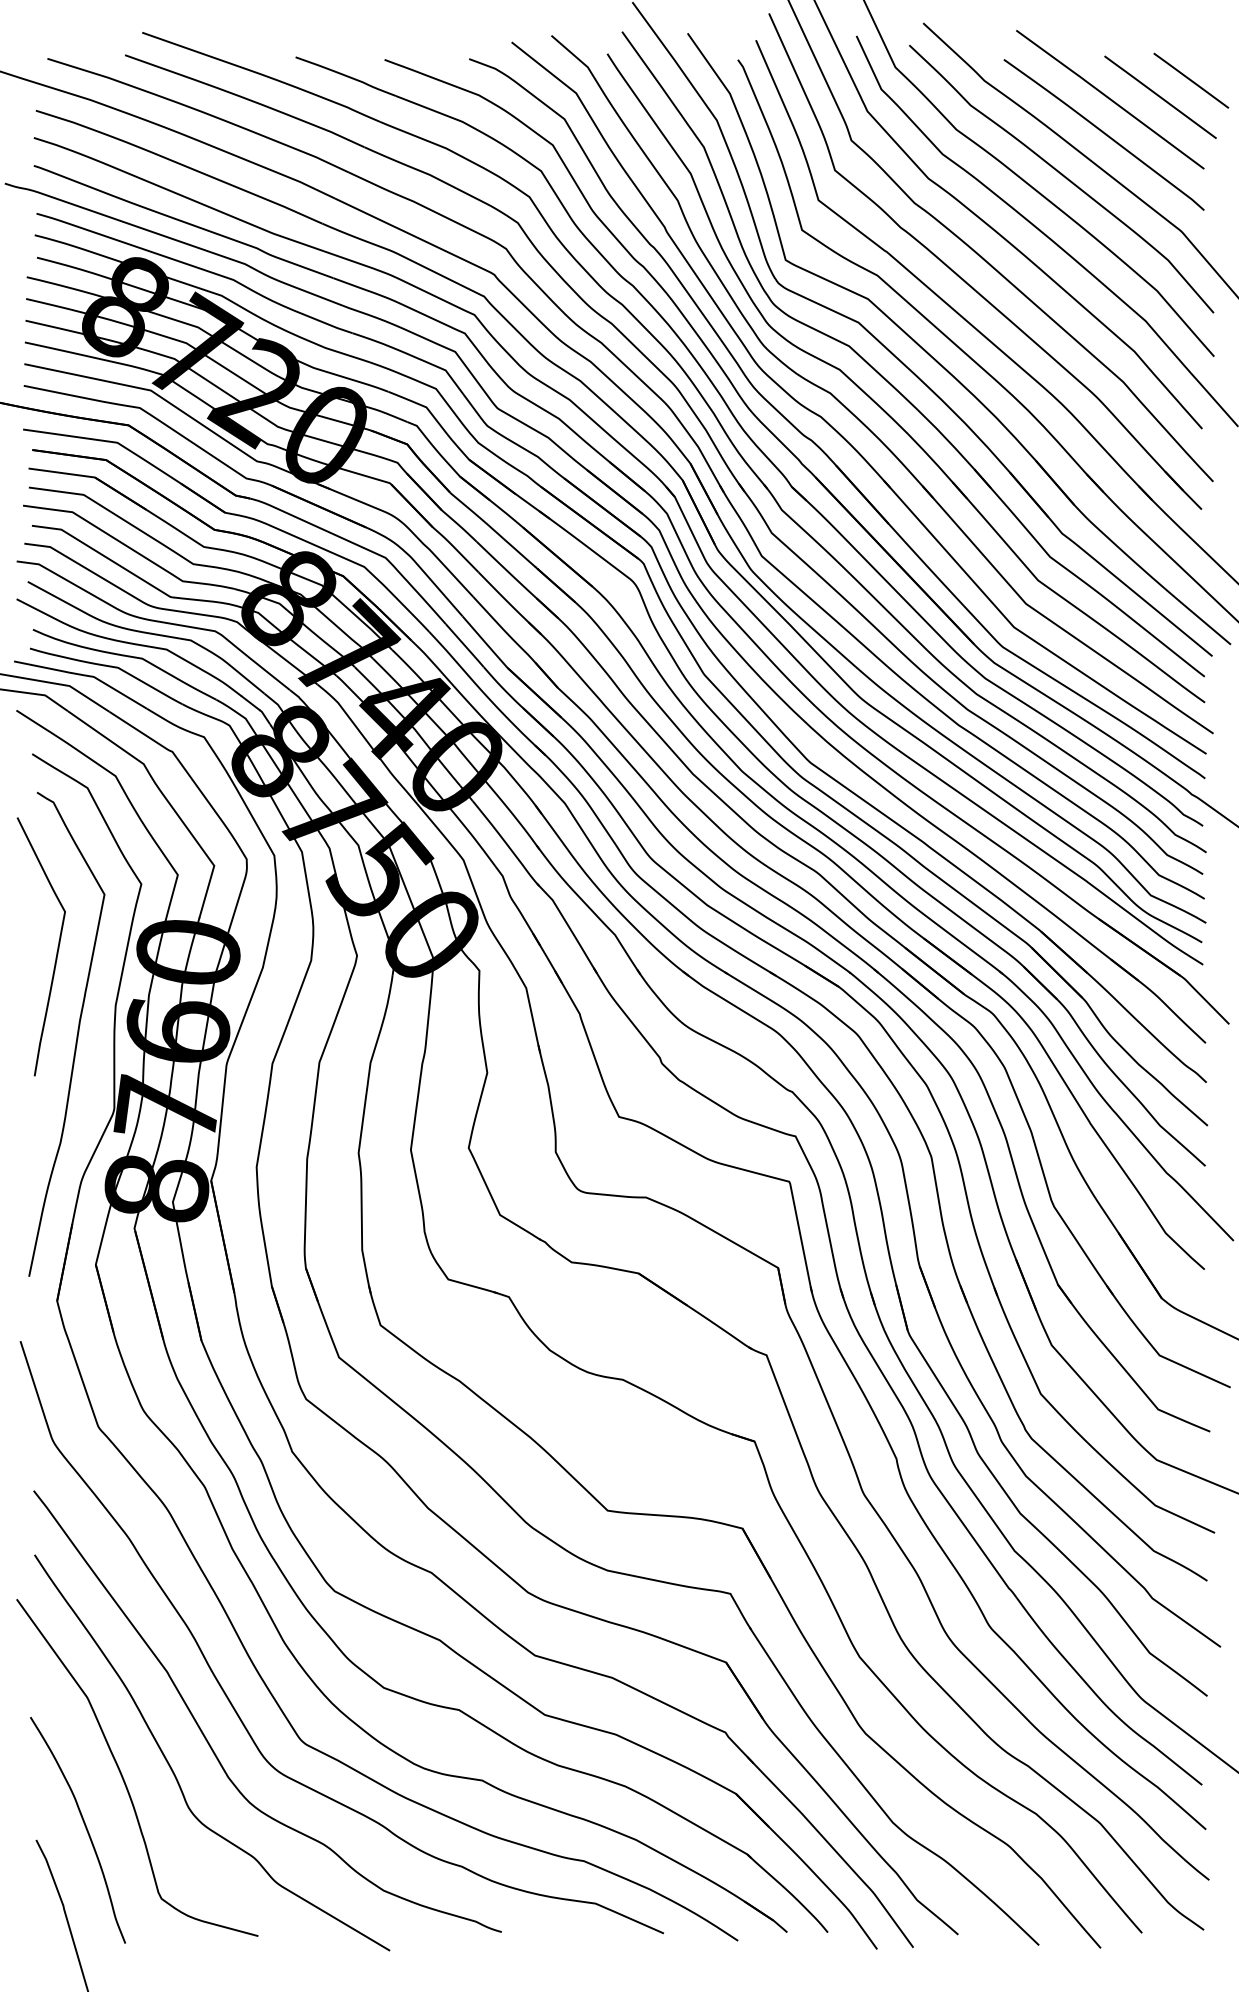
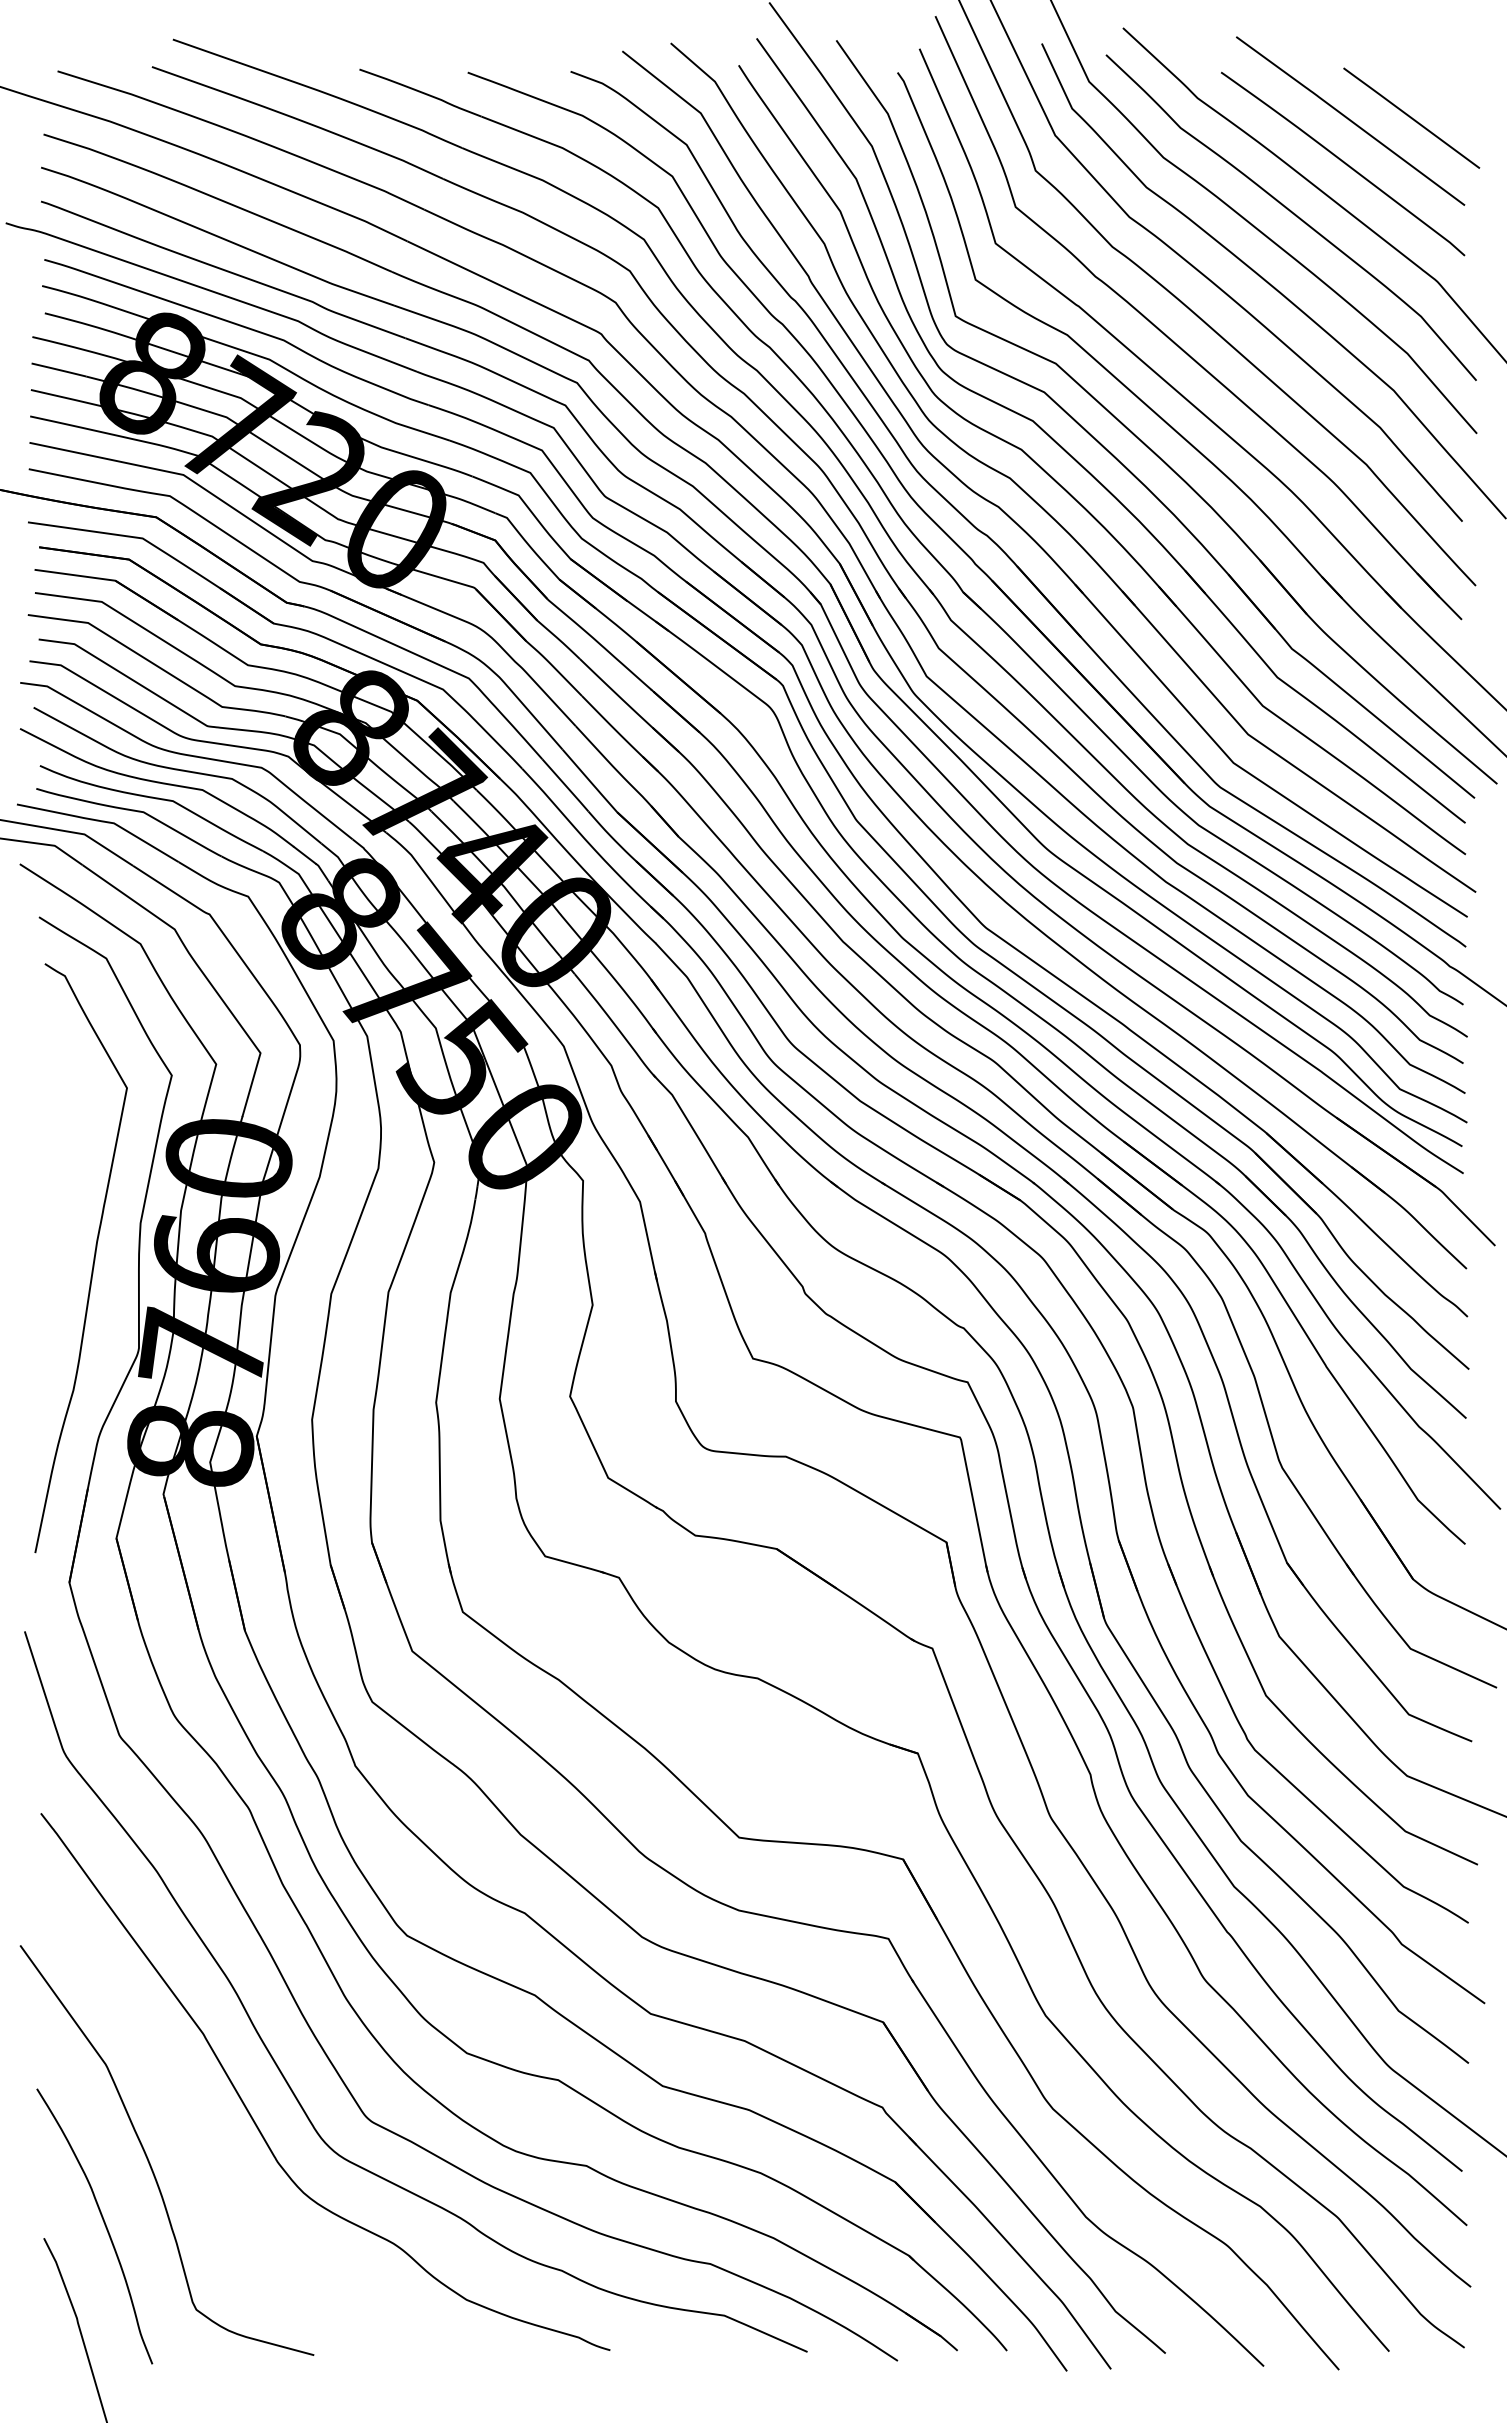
line: (1191, 80) -> (1449, 97), removed
curve: (57, 949) -> (69, 1154), removed
curve: (173, 1771) -> (211, 2155), removed

